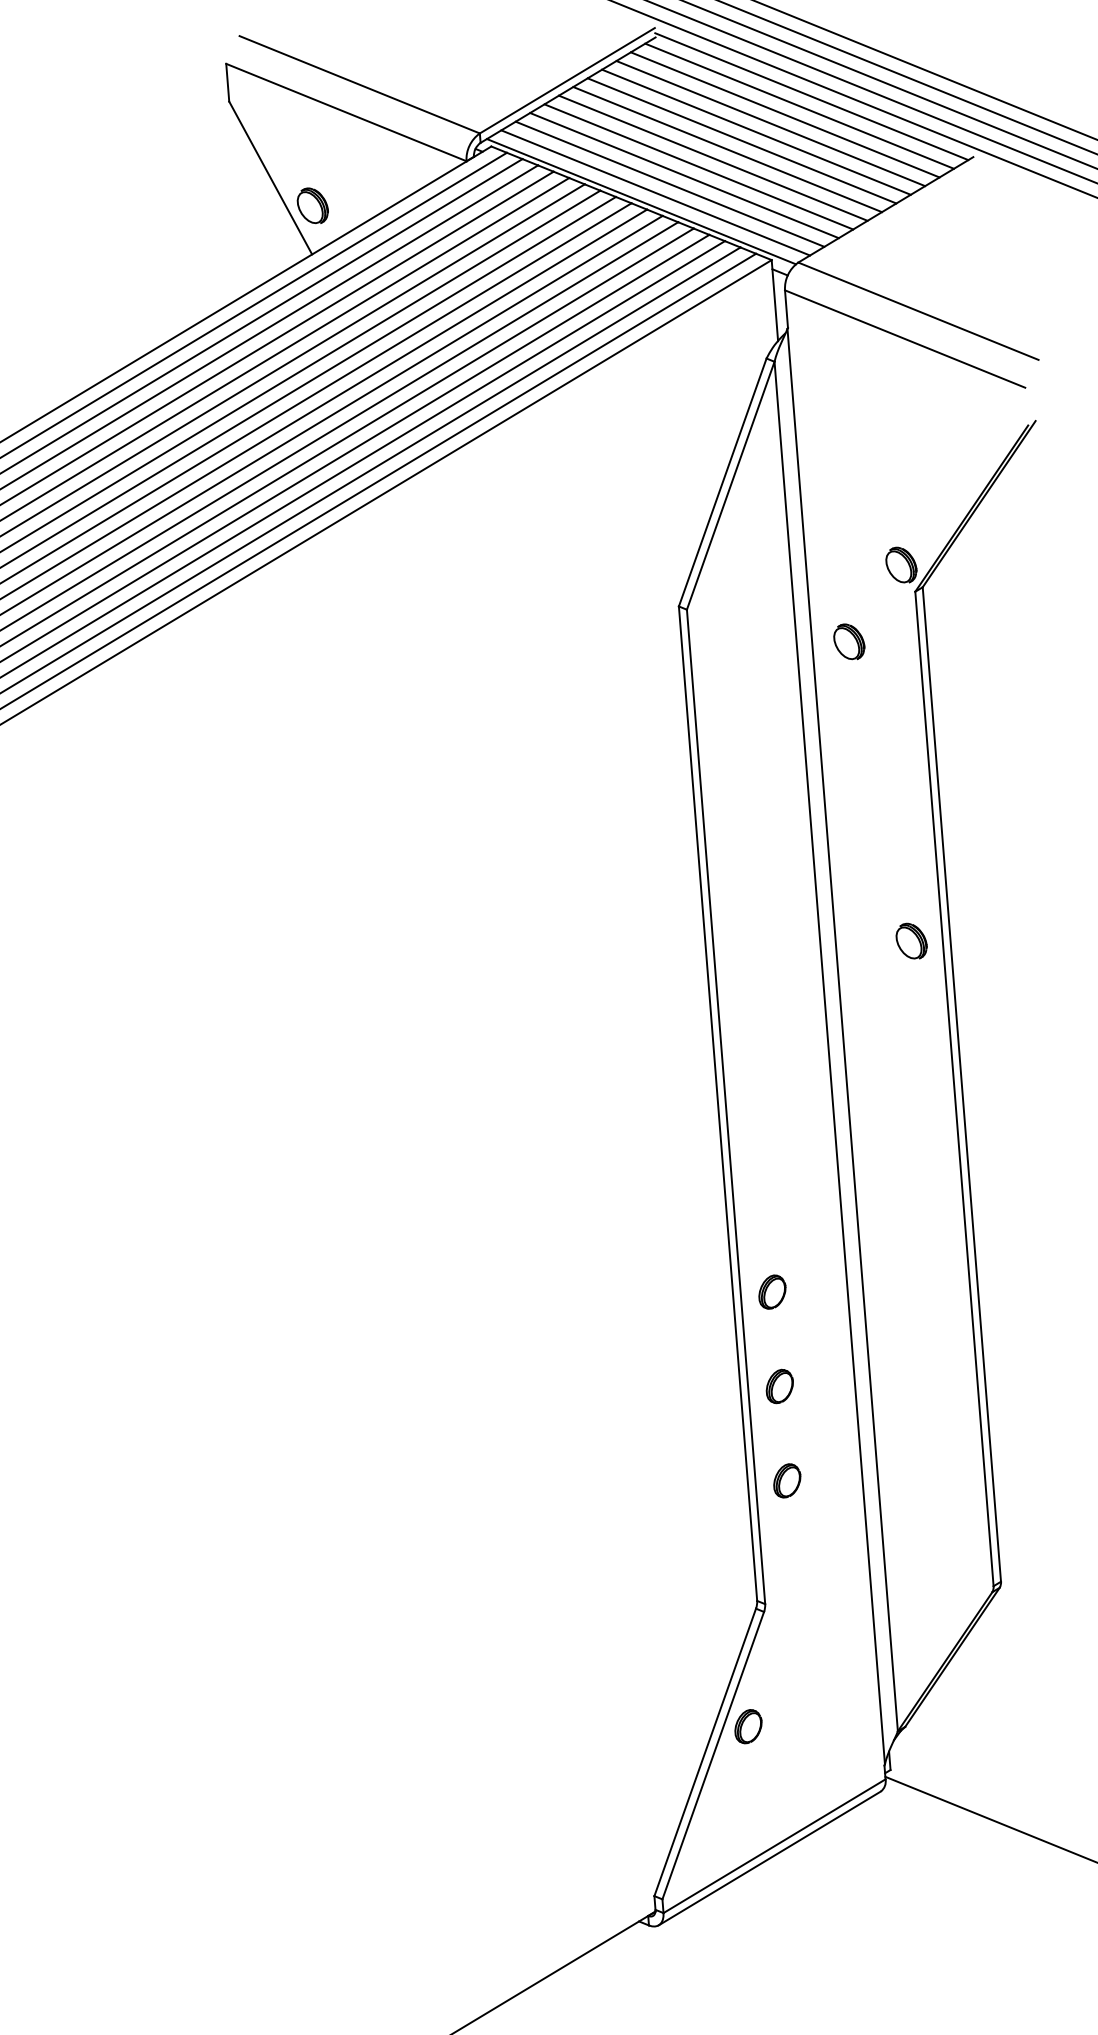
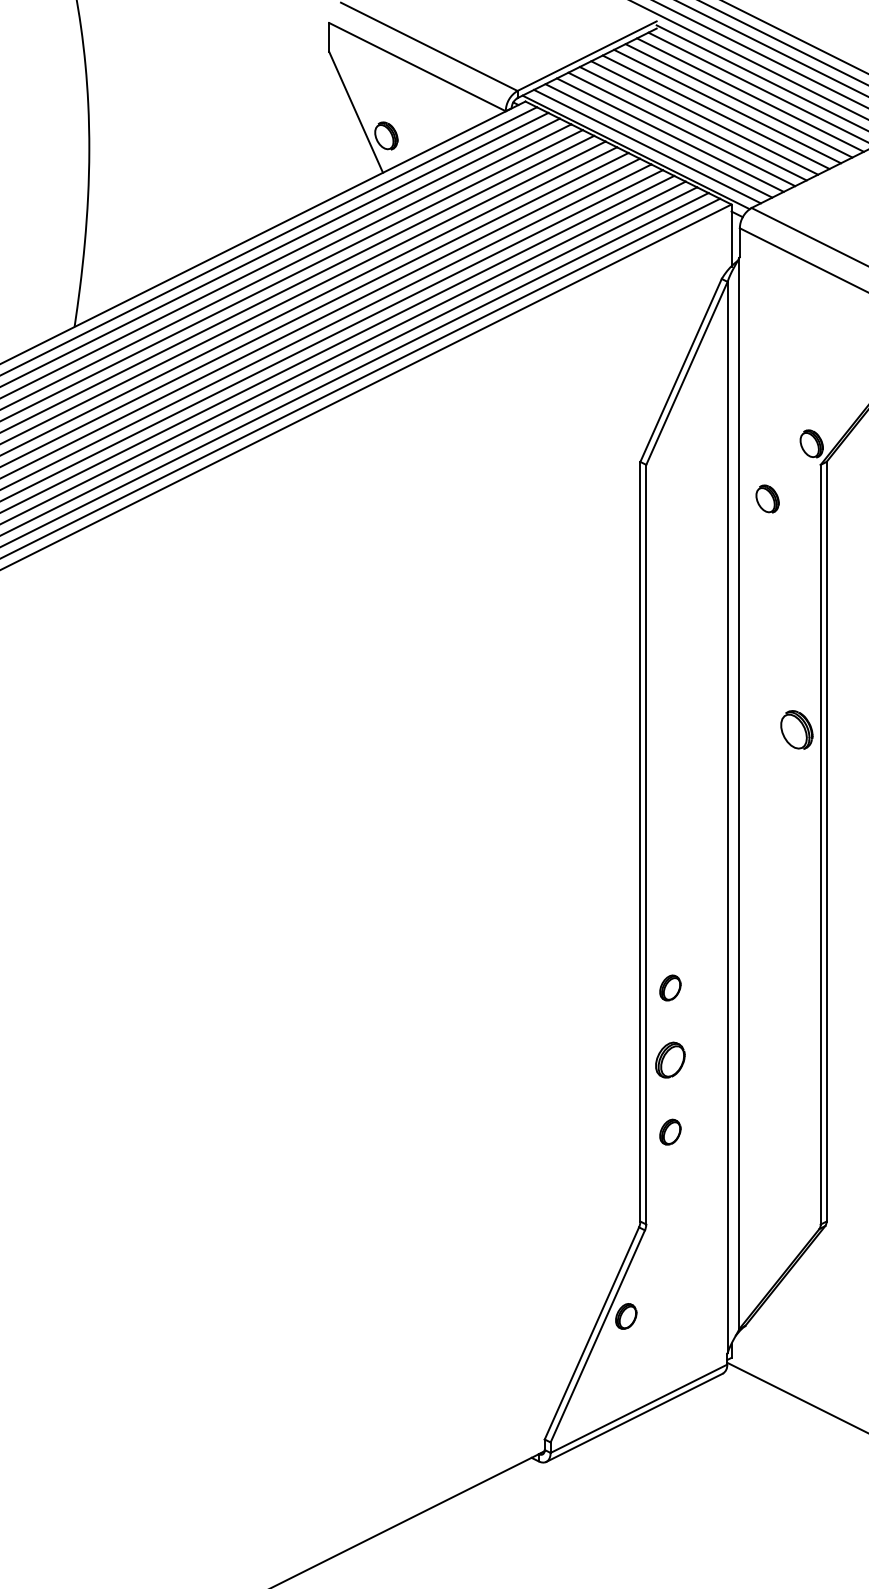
part: (912, 940) -> (797, 729), size x1.4
part: (779, 1385) -> (670, 1059), size x1.4

